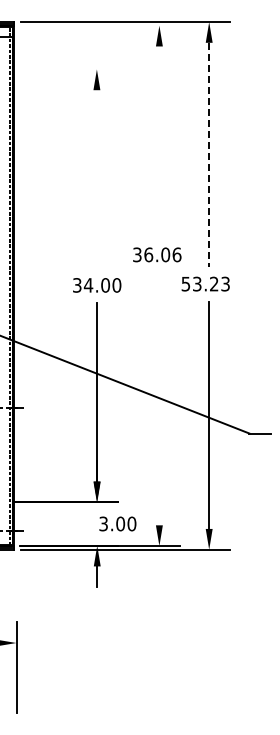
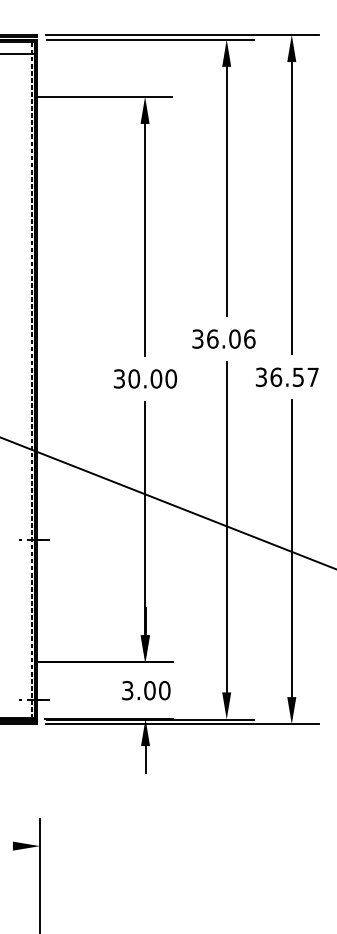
line: (100, 25) -> (149, 39), added
line: (66, 69) -> (105, 96), added
line: (159, 141) -> (226, 190), added
line: (209, 154) -> (292, 207), dashed -> solid
line: (96, 178) -> (144, 239), added
text: (205, 283) -> (286, 376), 53.23 -> 36.57
text: (88, 285) -> (134, 379), 34.00 -> 30.00
line: (159, 398) -> (226, 526), added
text: (117, 523) -> (145, 690), moved

